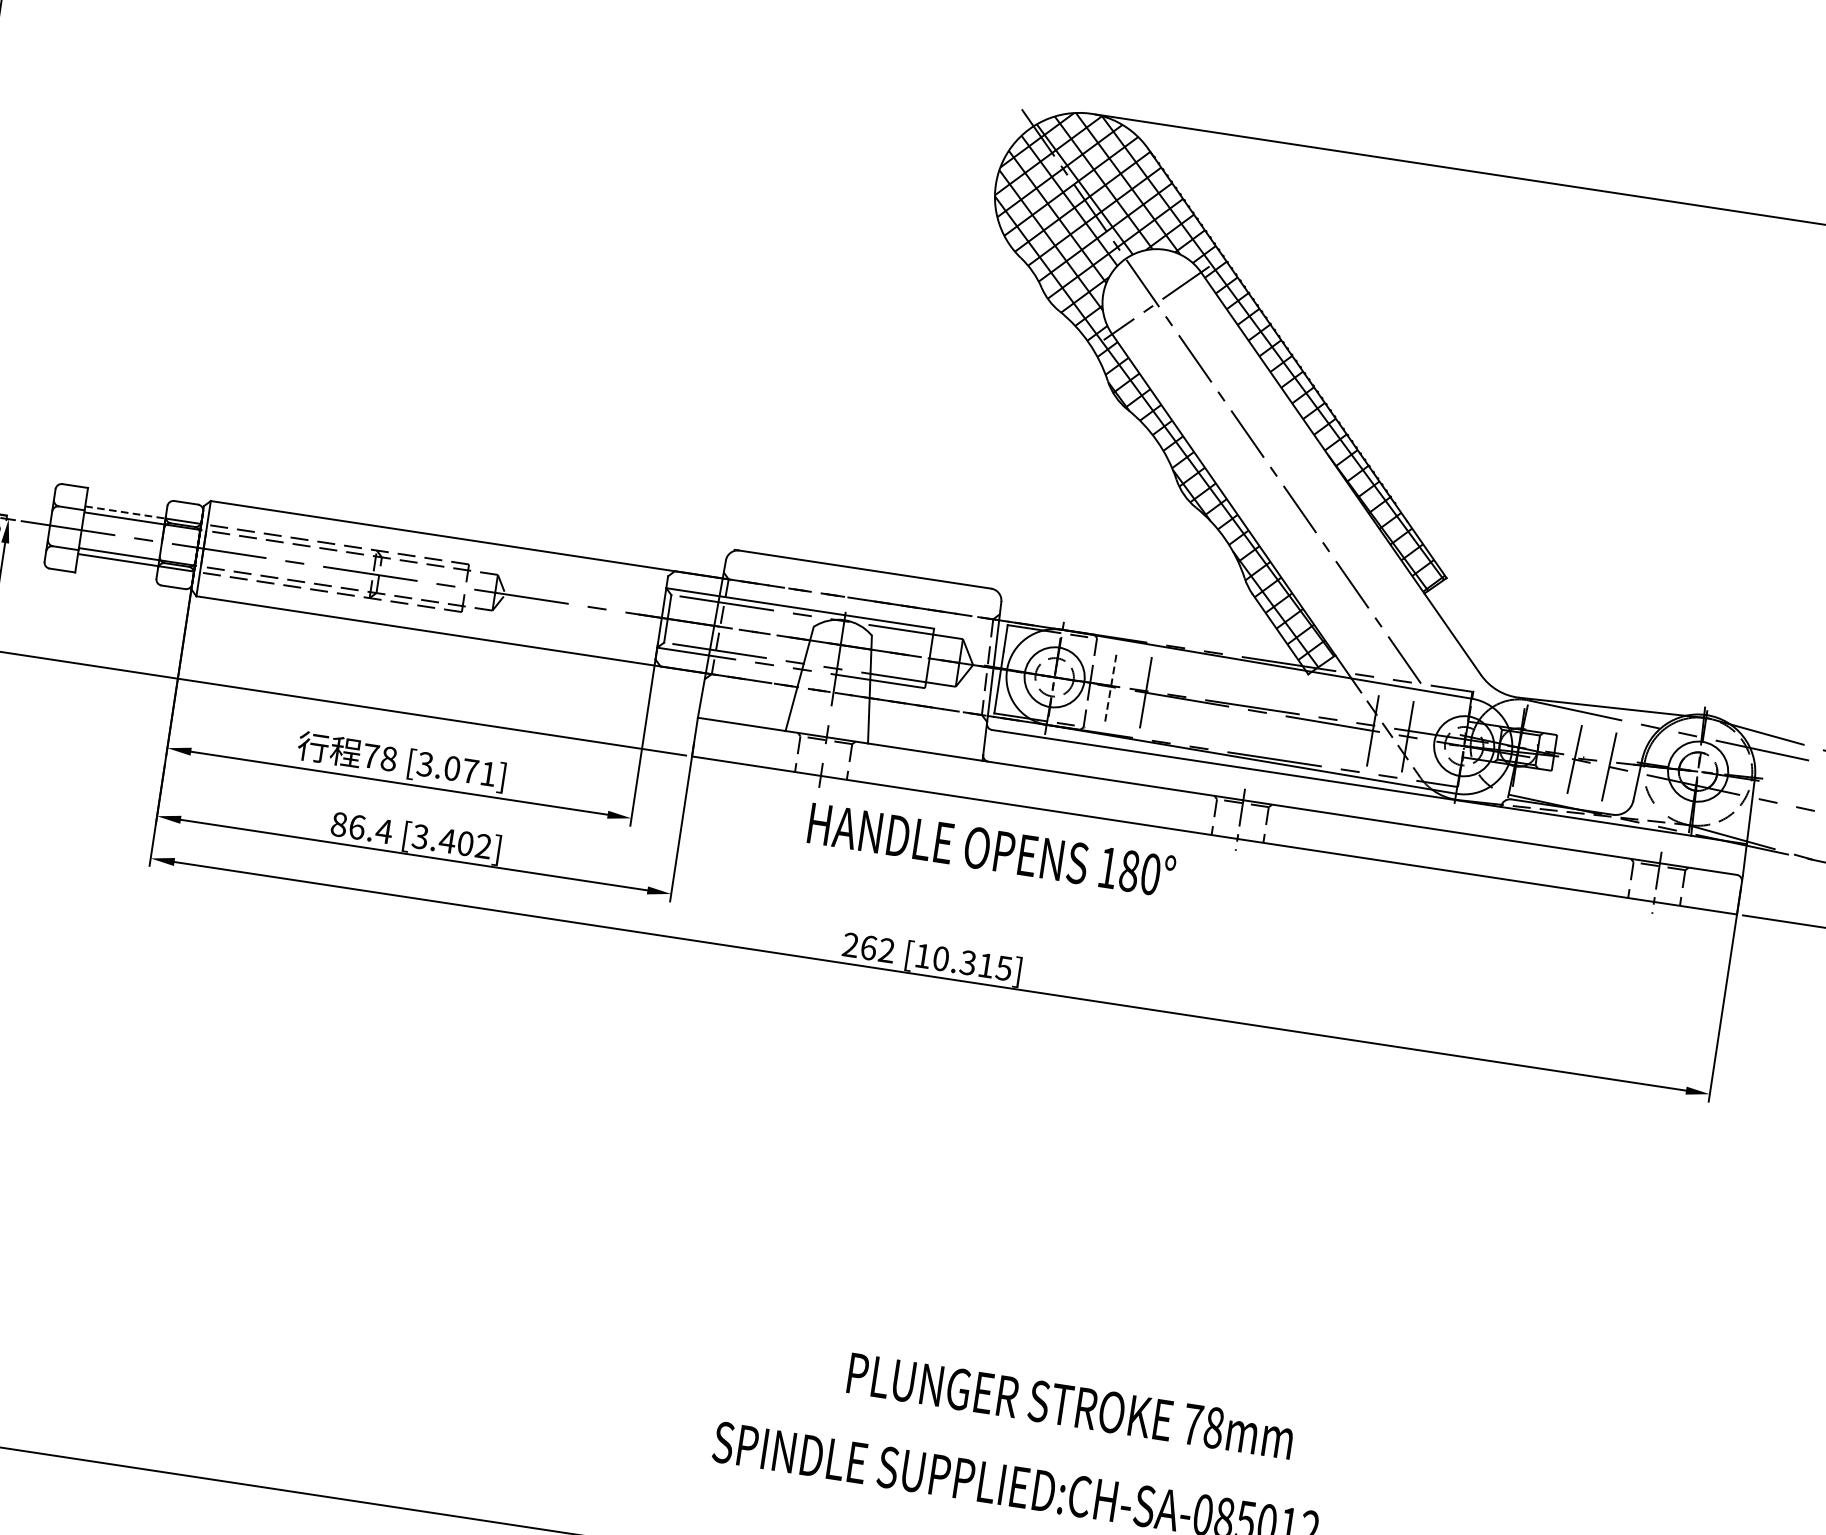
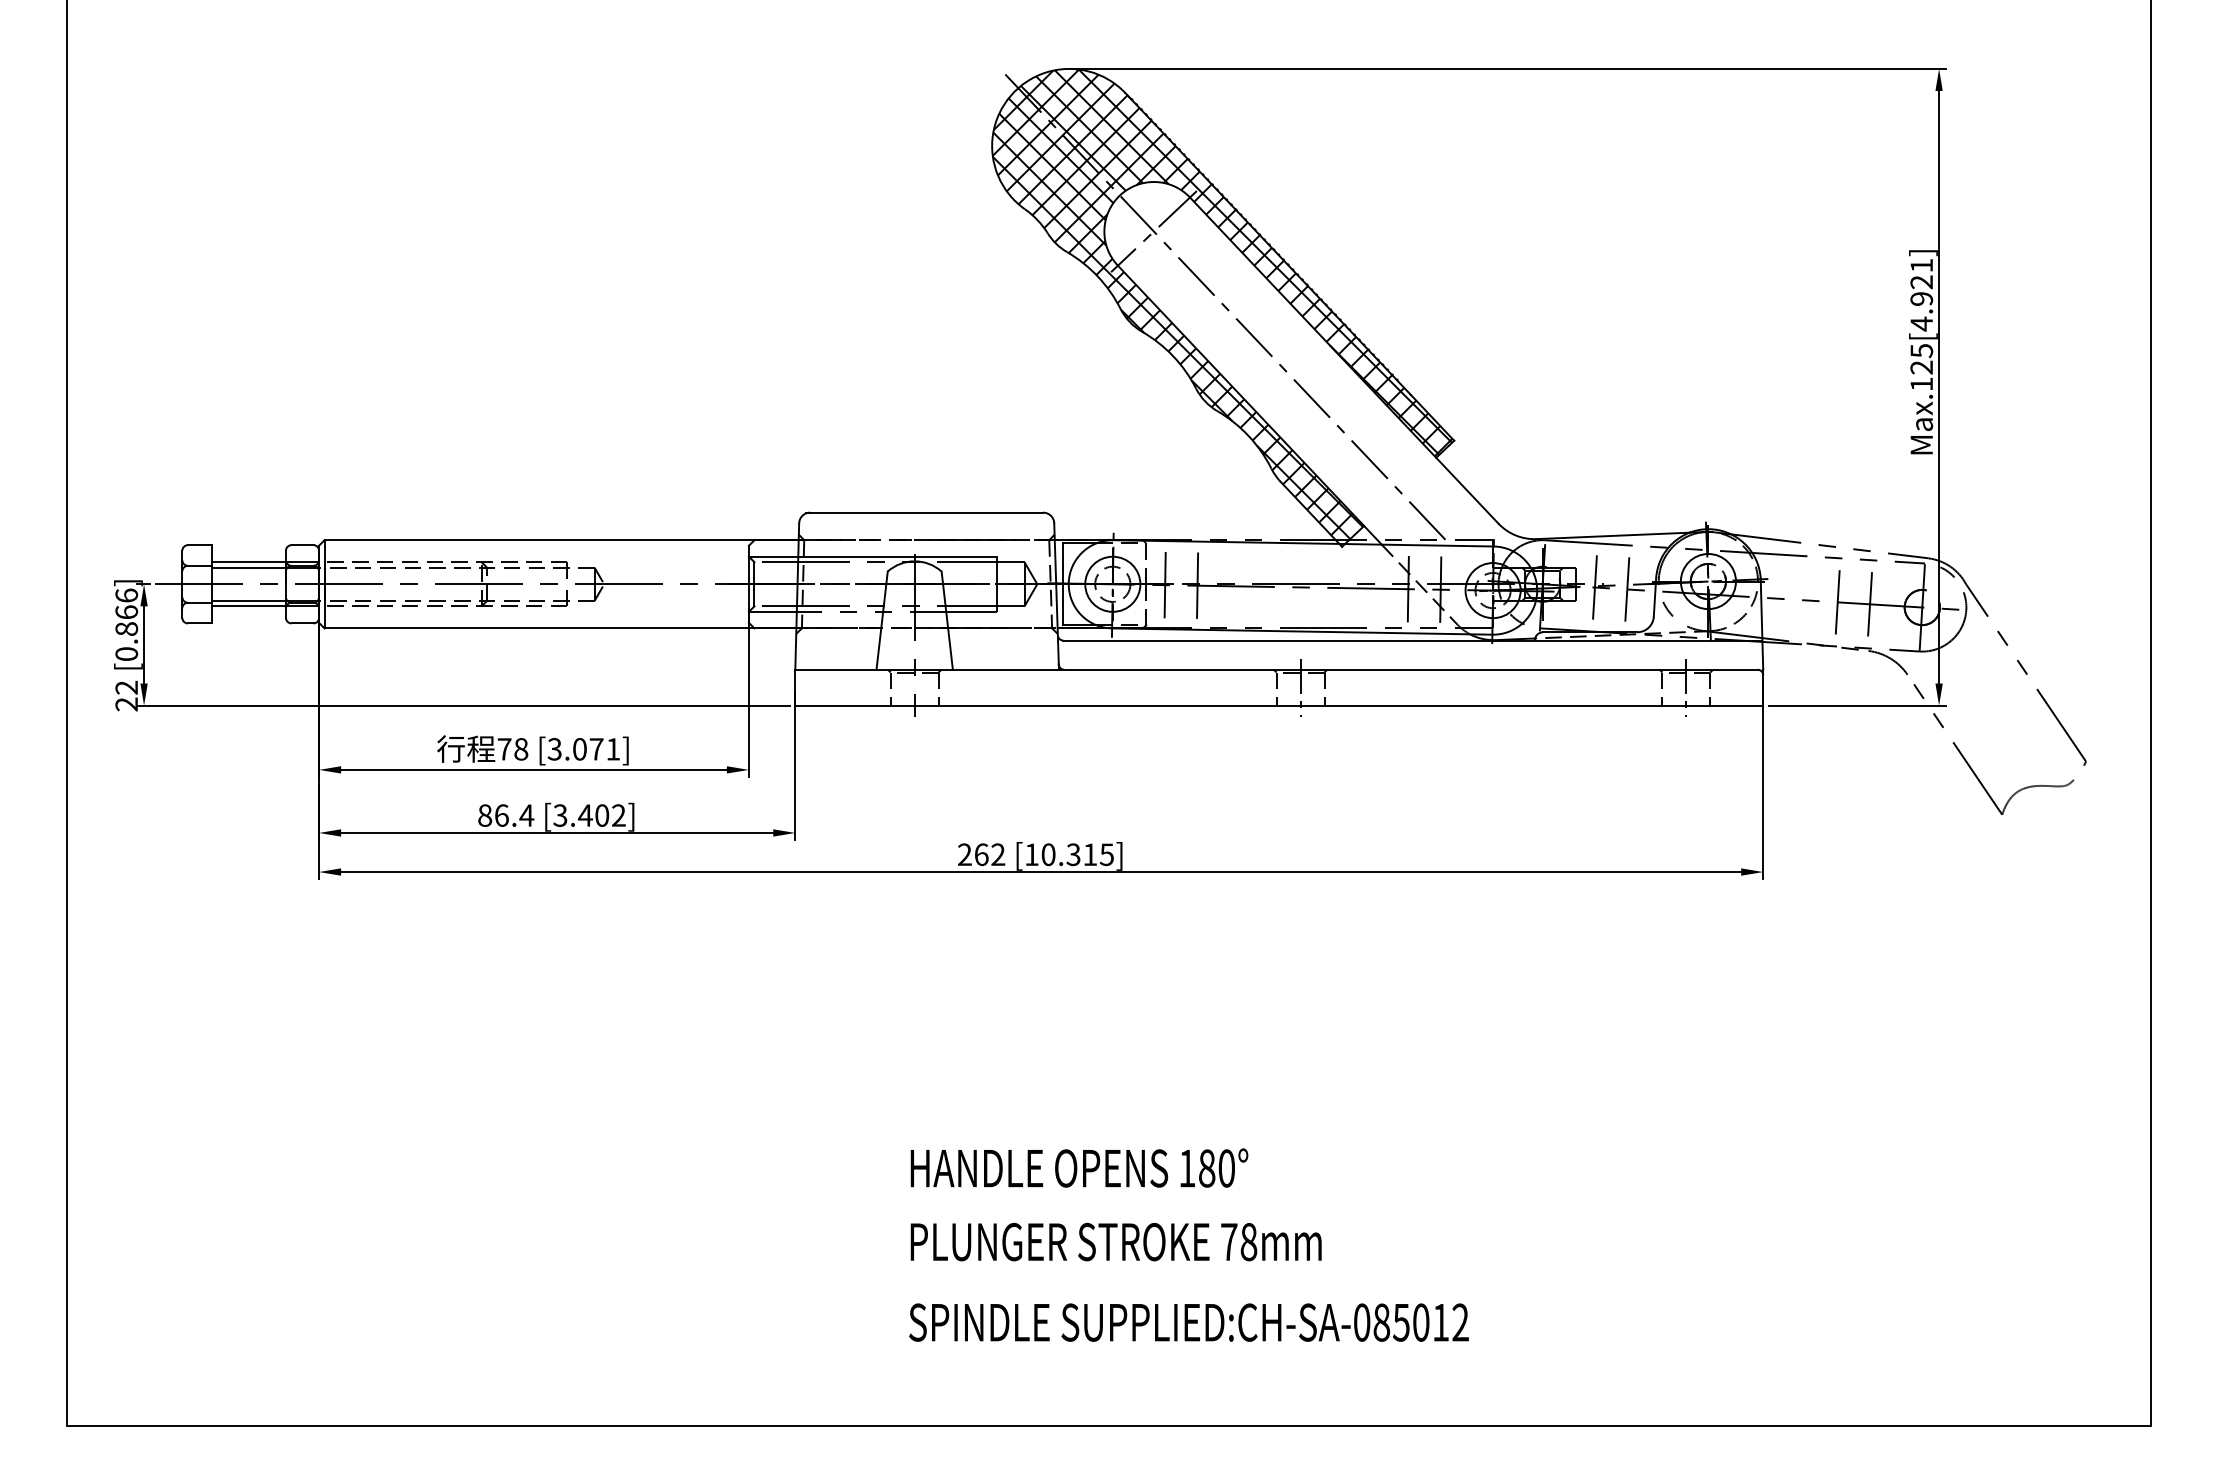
line: (126, 512) -> (249, 562), dashed -> solid
line: (1111, 686) -> (1165, 584), dashed -> solid
text: (991, 849) -> (1079, 1167), moved
text: (1070, 1405) -> (1115, 1241), moved

